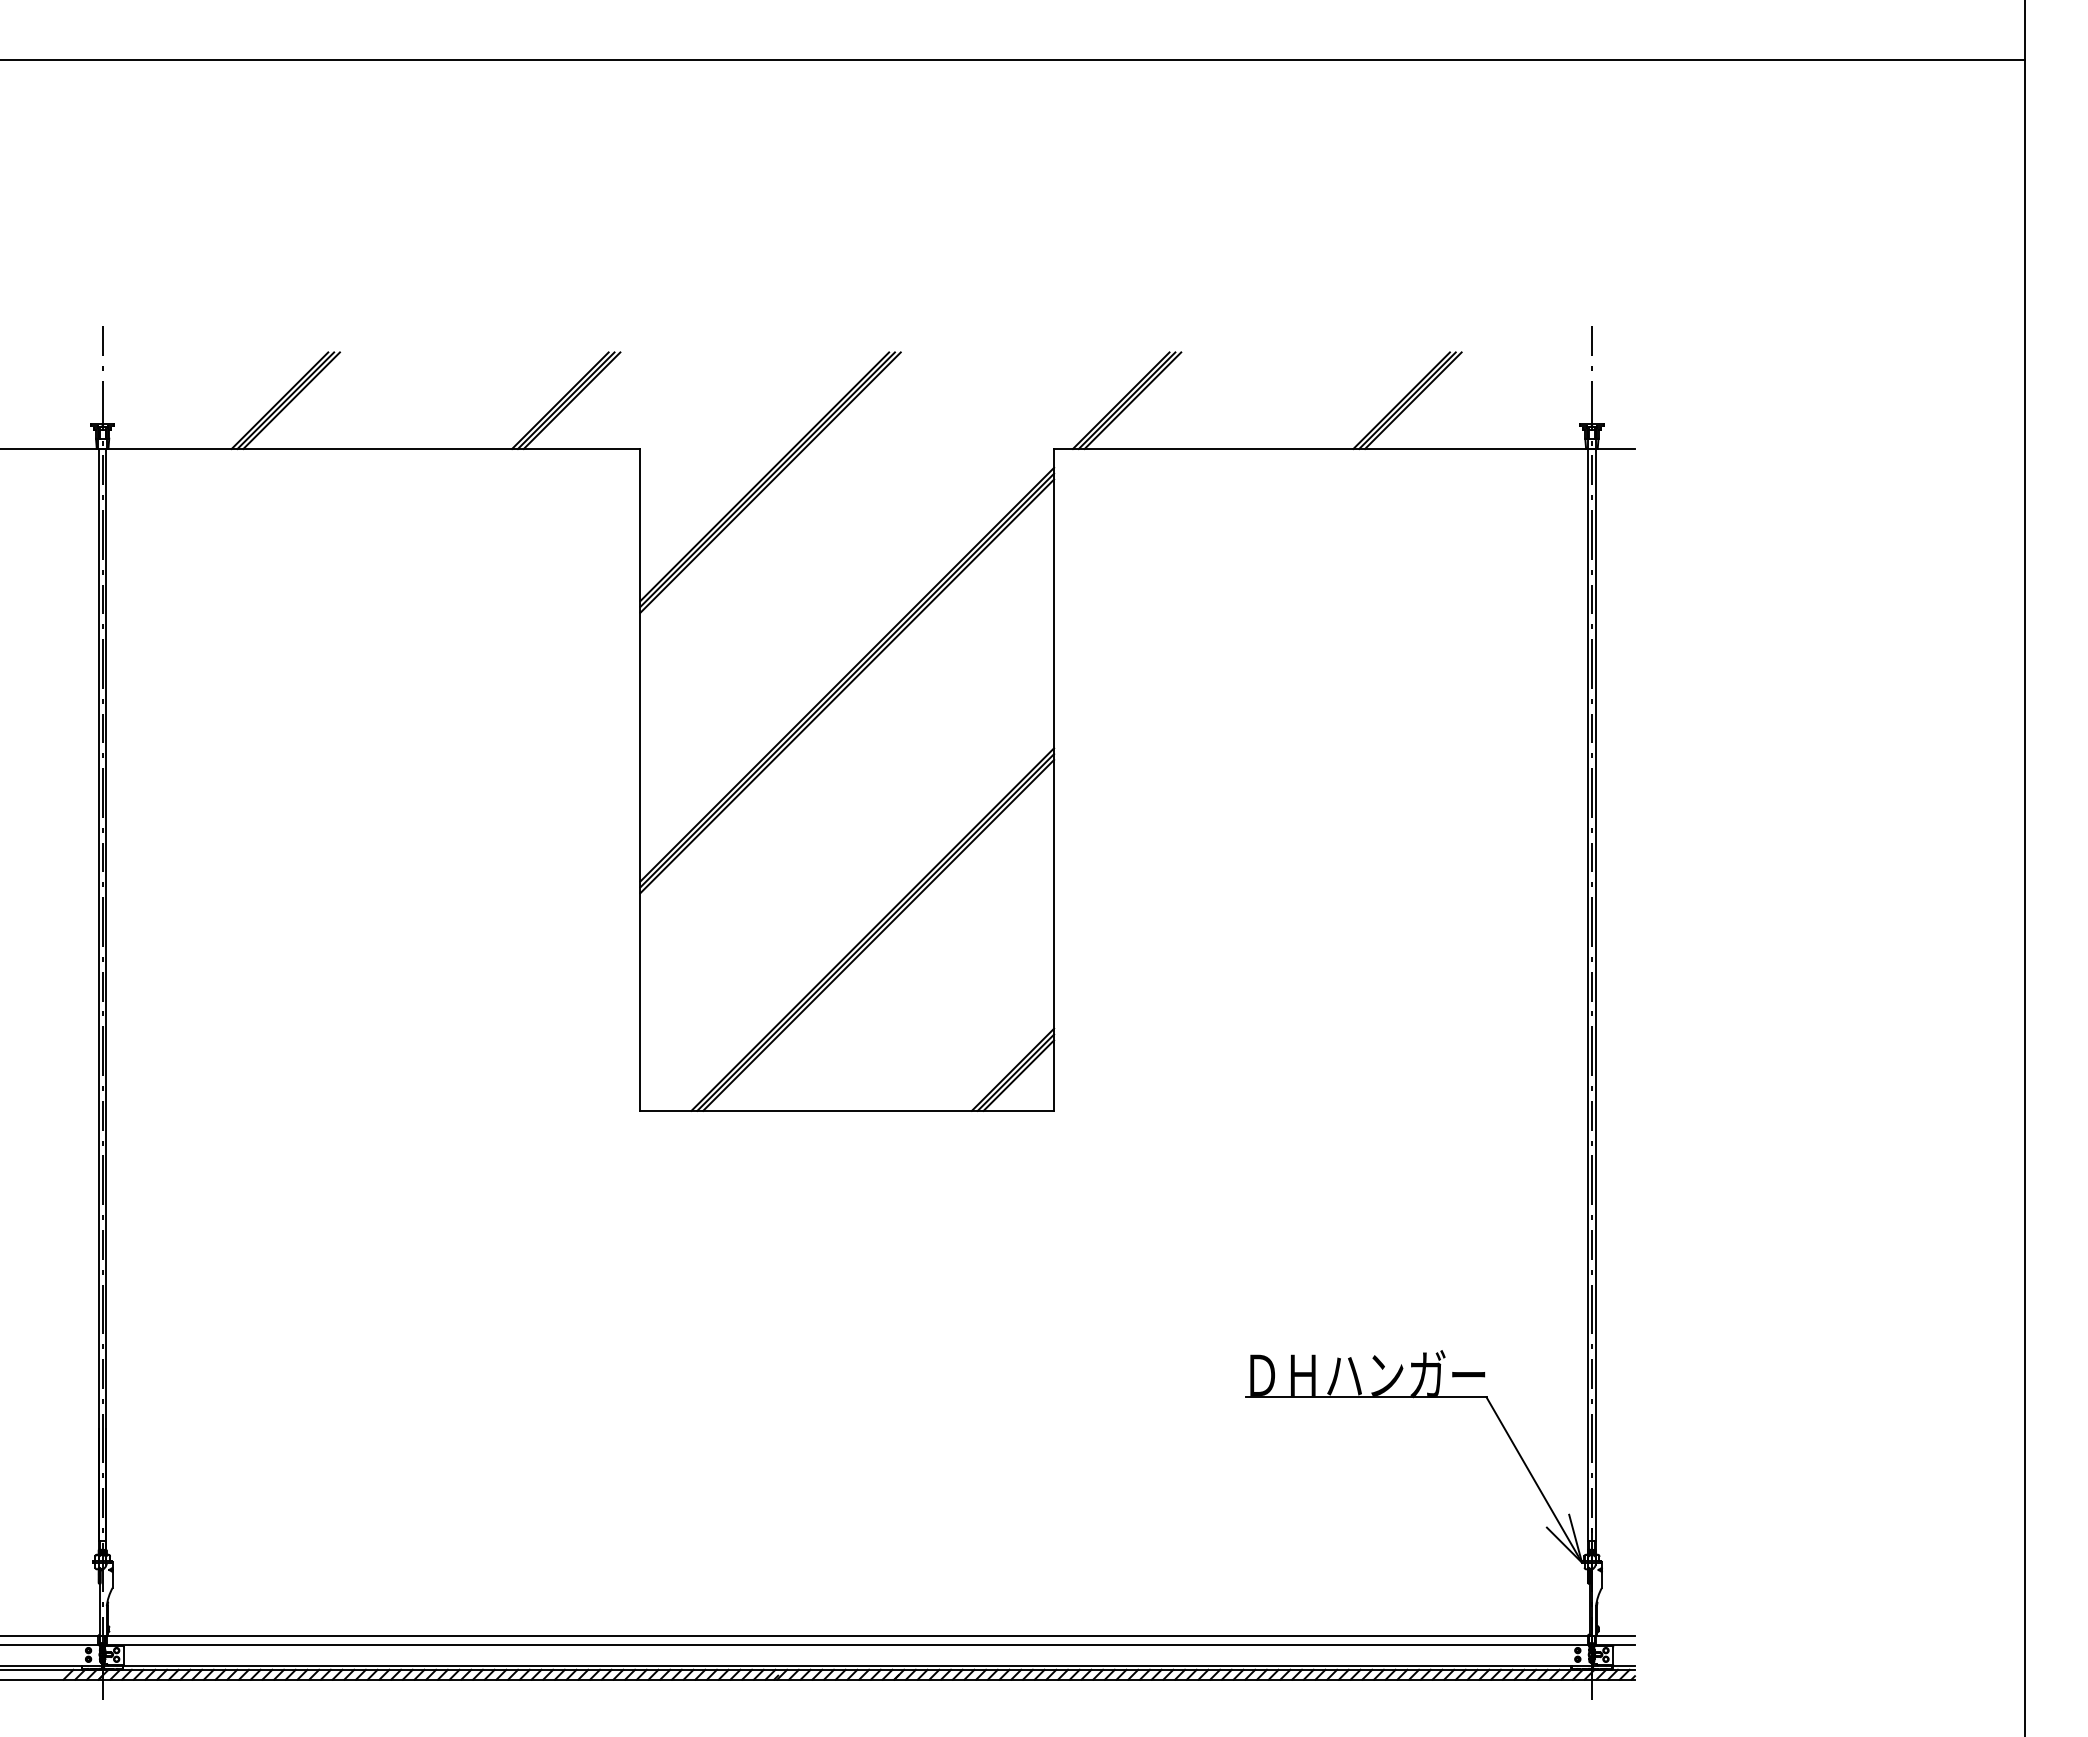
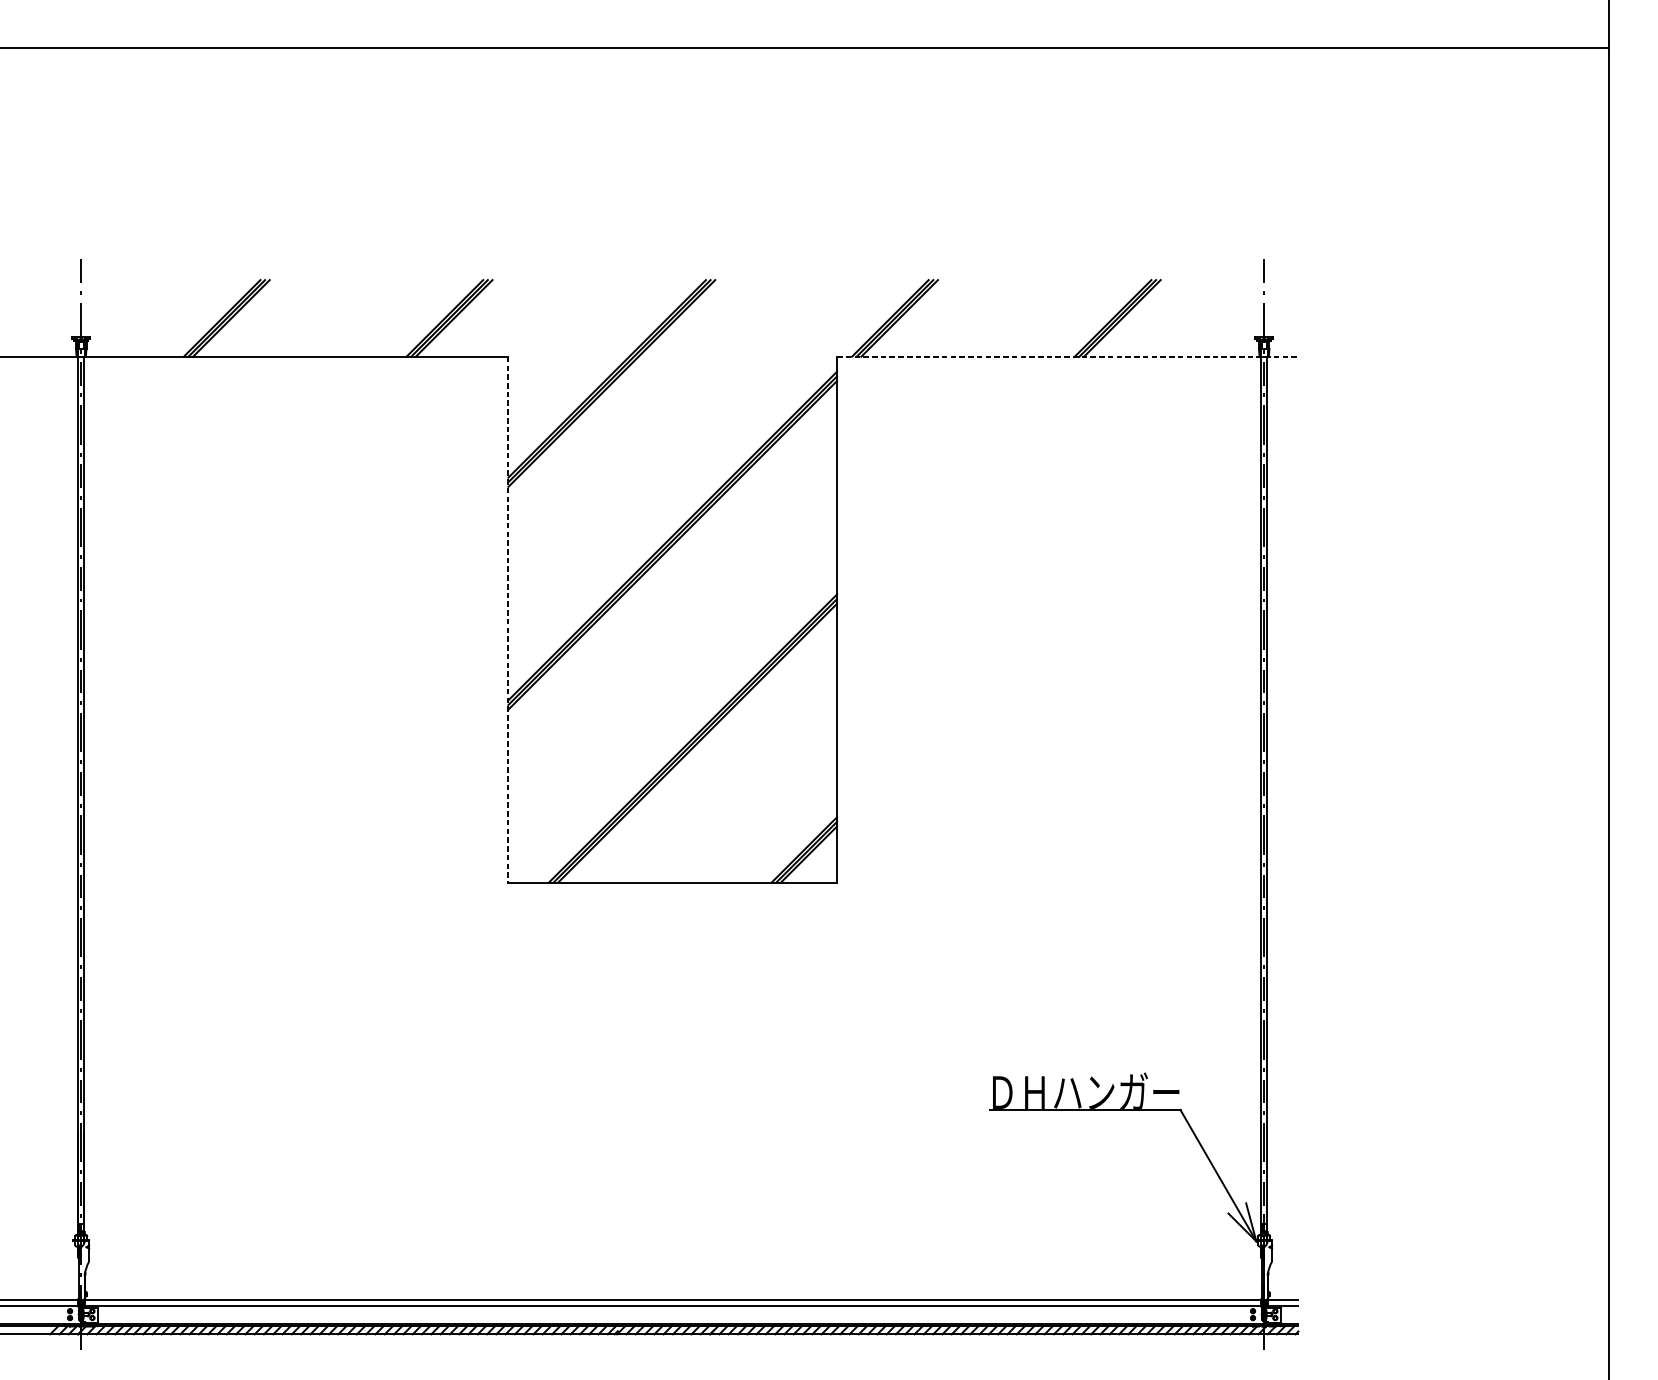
line: (1345, 449) -> (1068, 357), solid -> dashed
line: (640, 779) -> (508, 619), solid -> dashed

